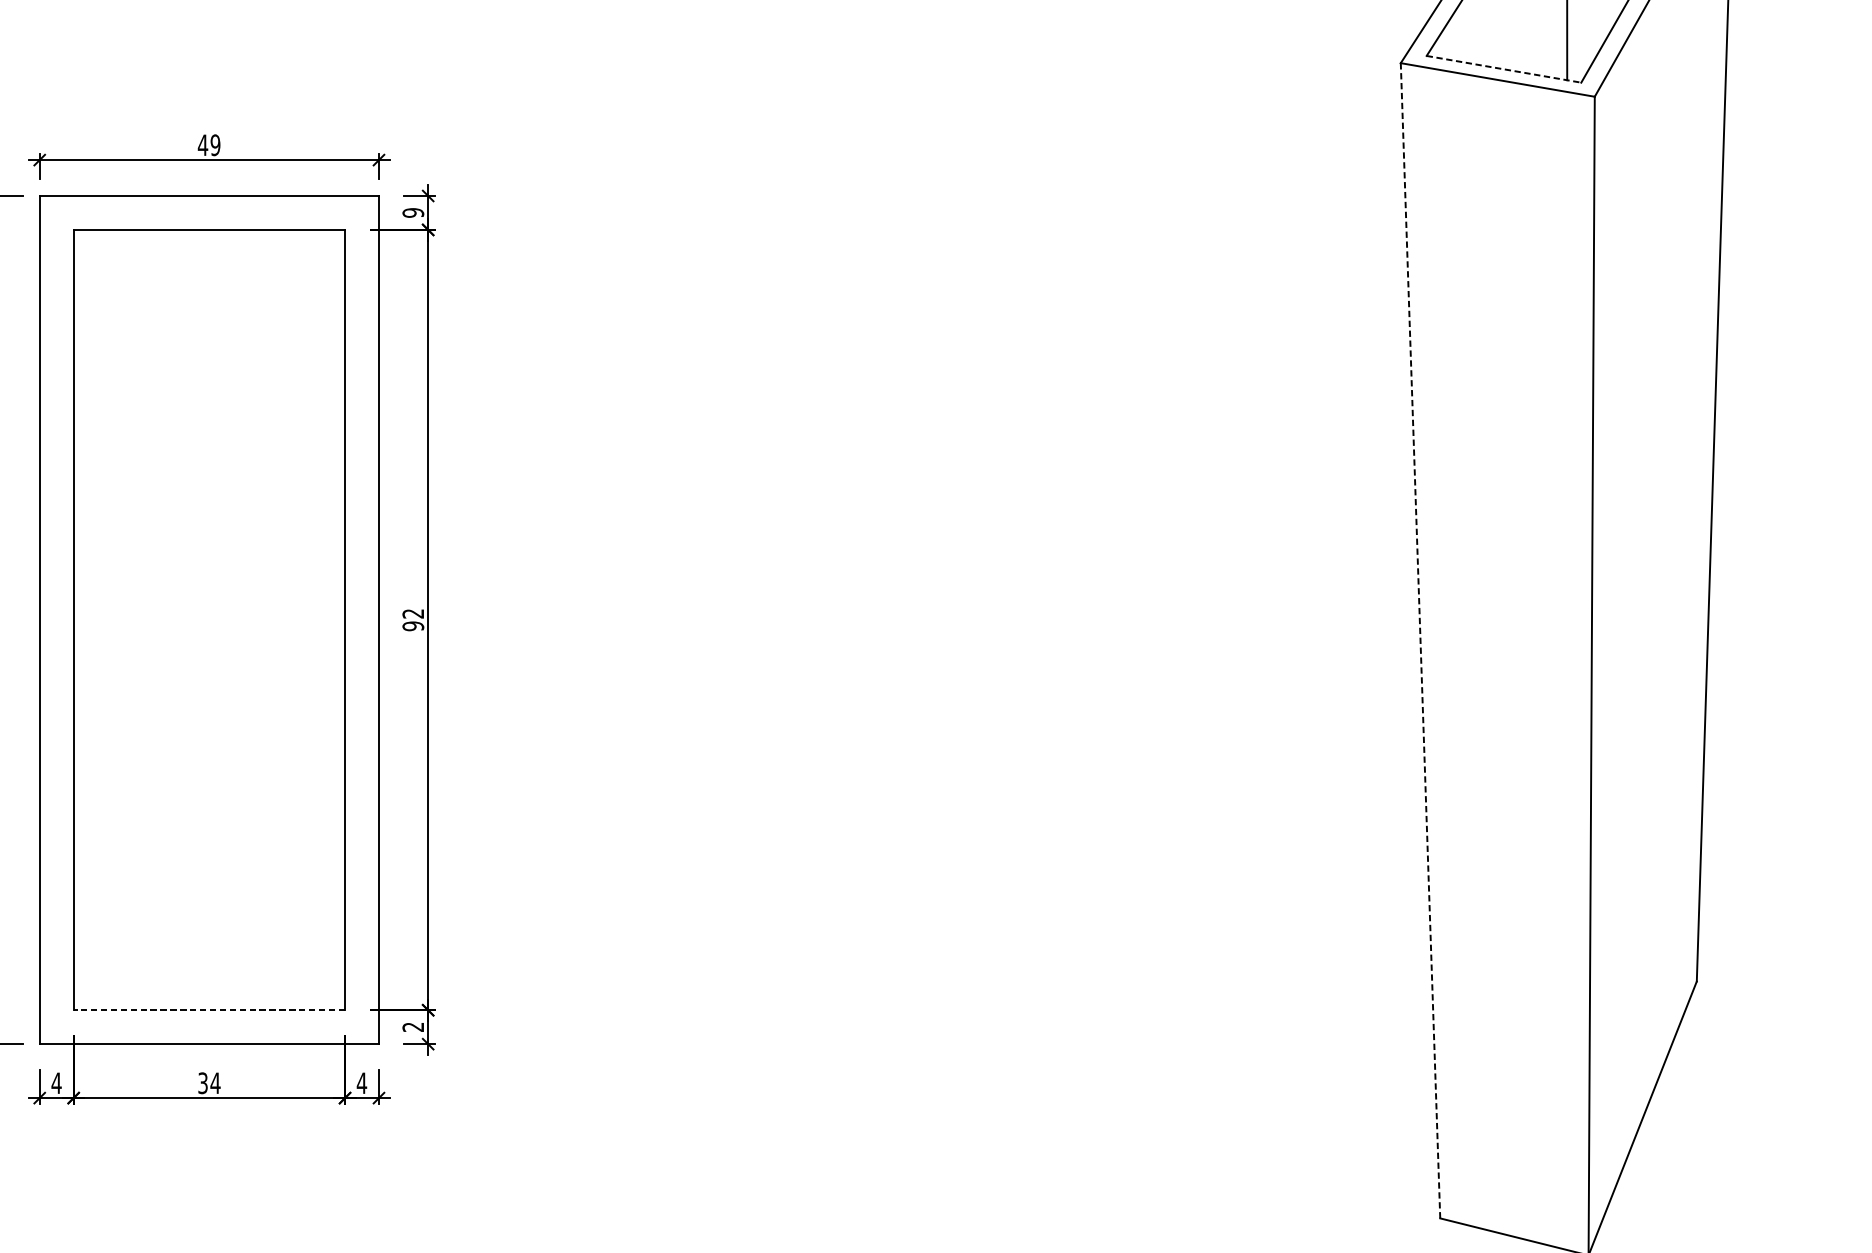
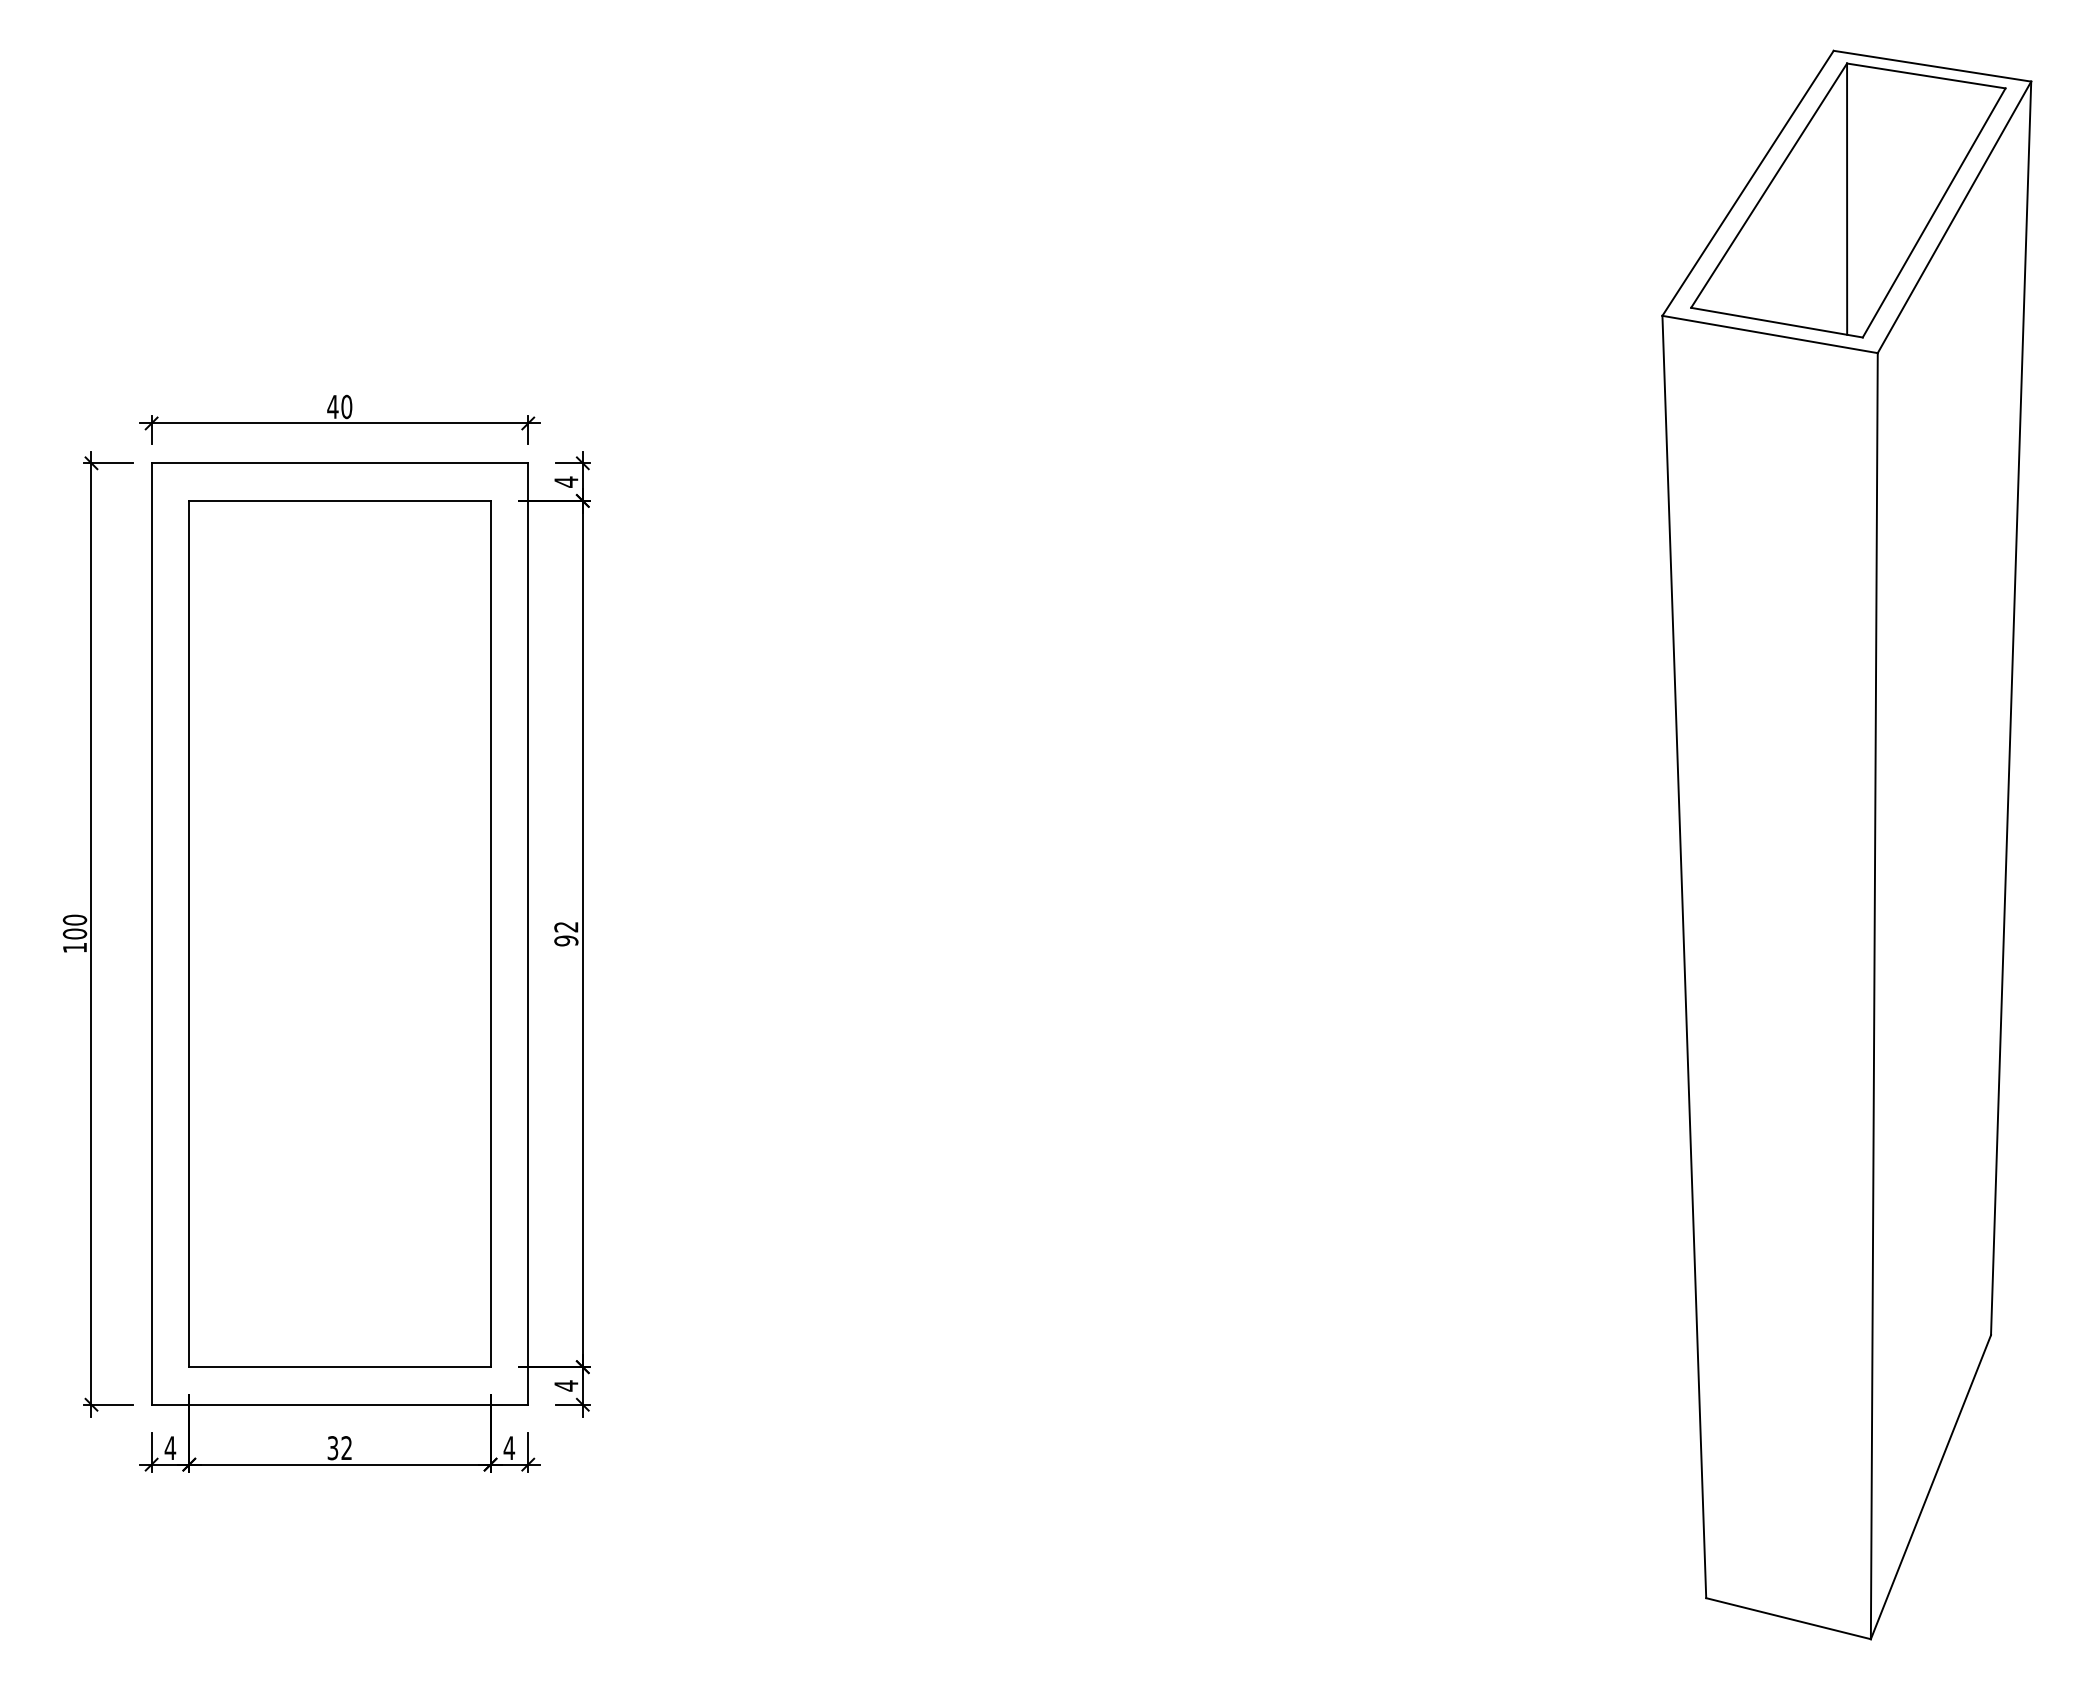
line: (1504, 69) -> (1777, 322), dashed -> solid
text: (215, 145) -> (346, 407), 49 -> 40
text: (413, 212) -> (566, 481), 9 -> 4
line: (1420, 641) -> (1684, 957), dashed -> solid
line: (208, 1010) -> (339, 1367), dashed -> solid
text: (413, 1026) -> (566, 1385), 2 -> 4
text: (215, 1082) -> (346, 1447), 34 -> 32

